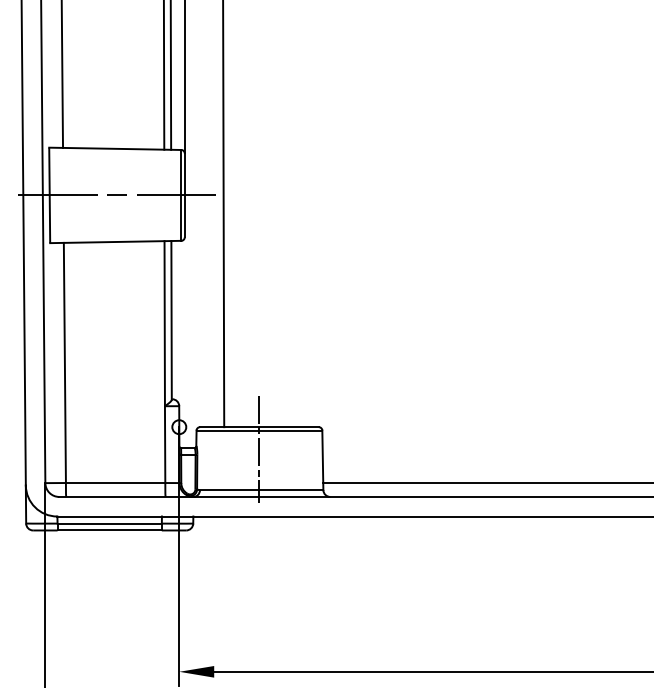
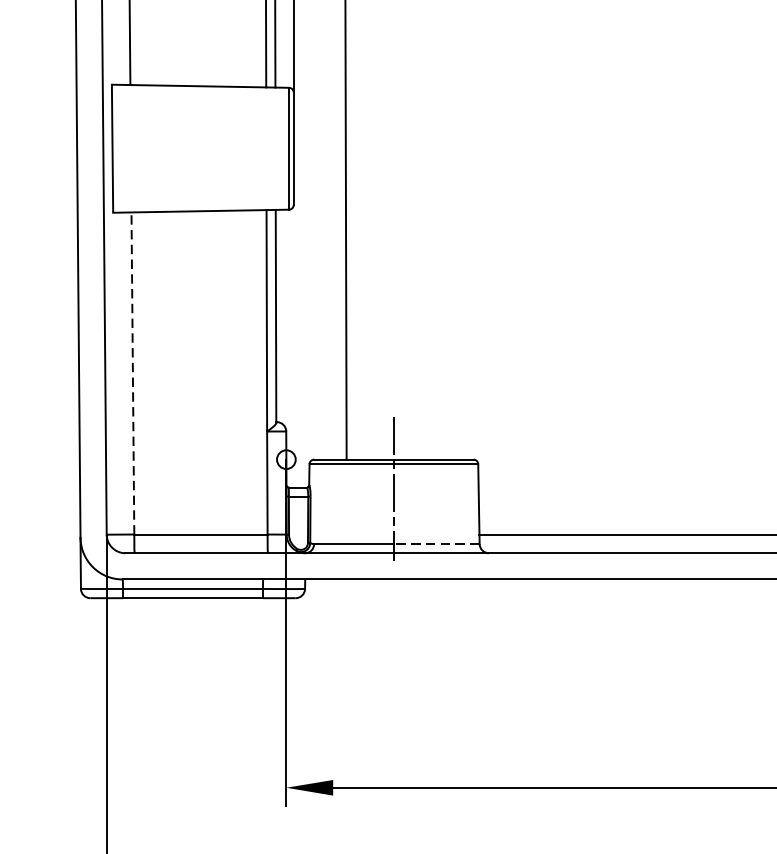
line: (115, 195) -> (200, 148), removed
line: (64, 362) -> (132, 372), solid -> dashed
line: (291, 490) -> (436, 544), solid -> dashed

